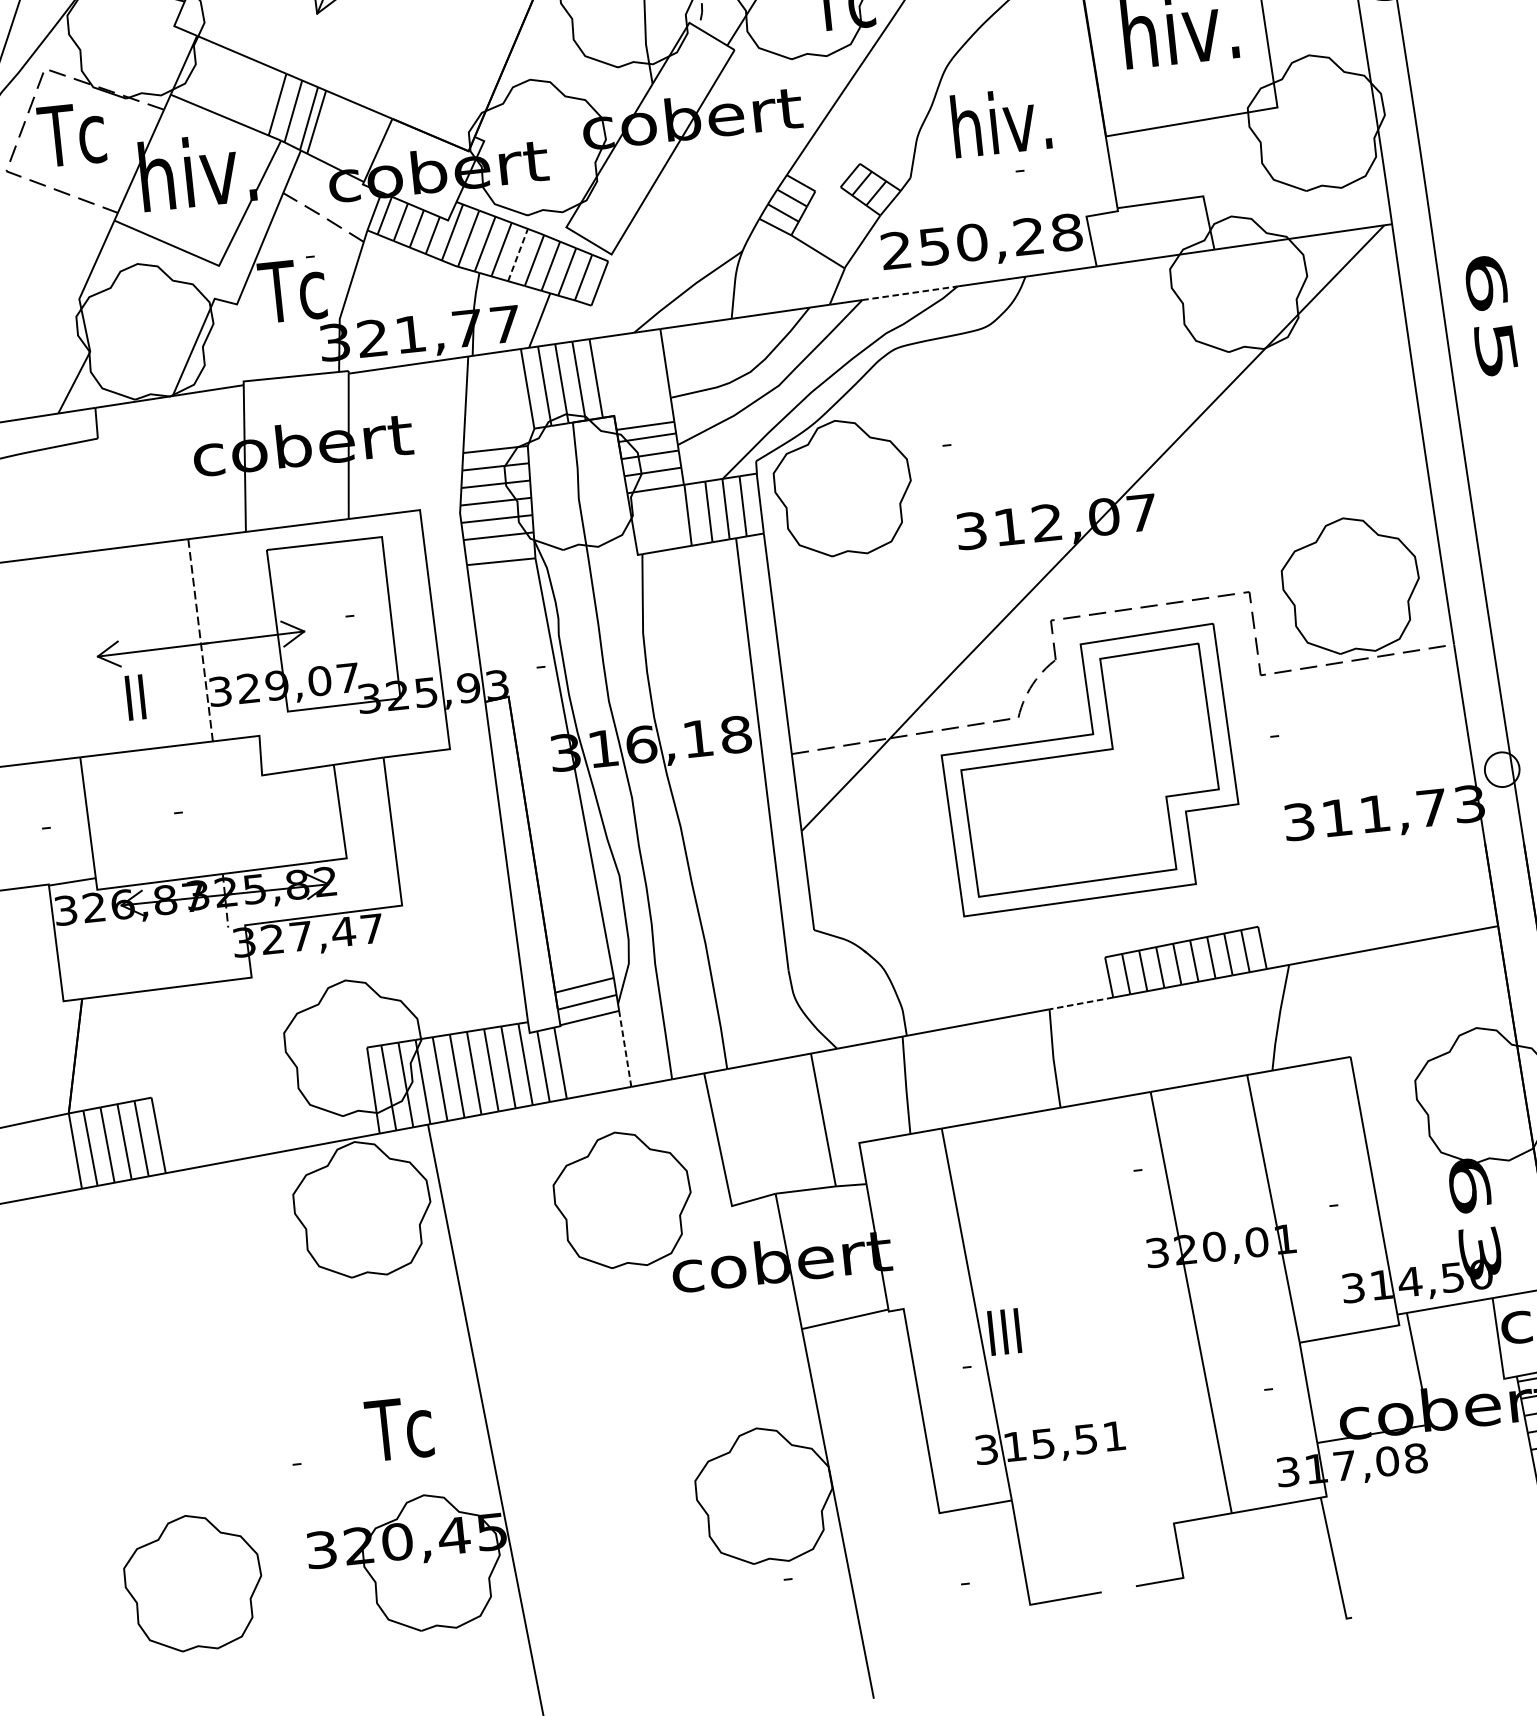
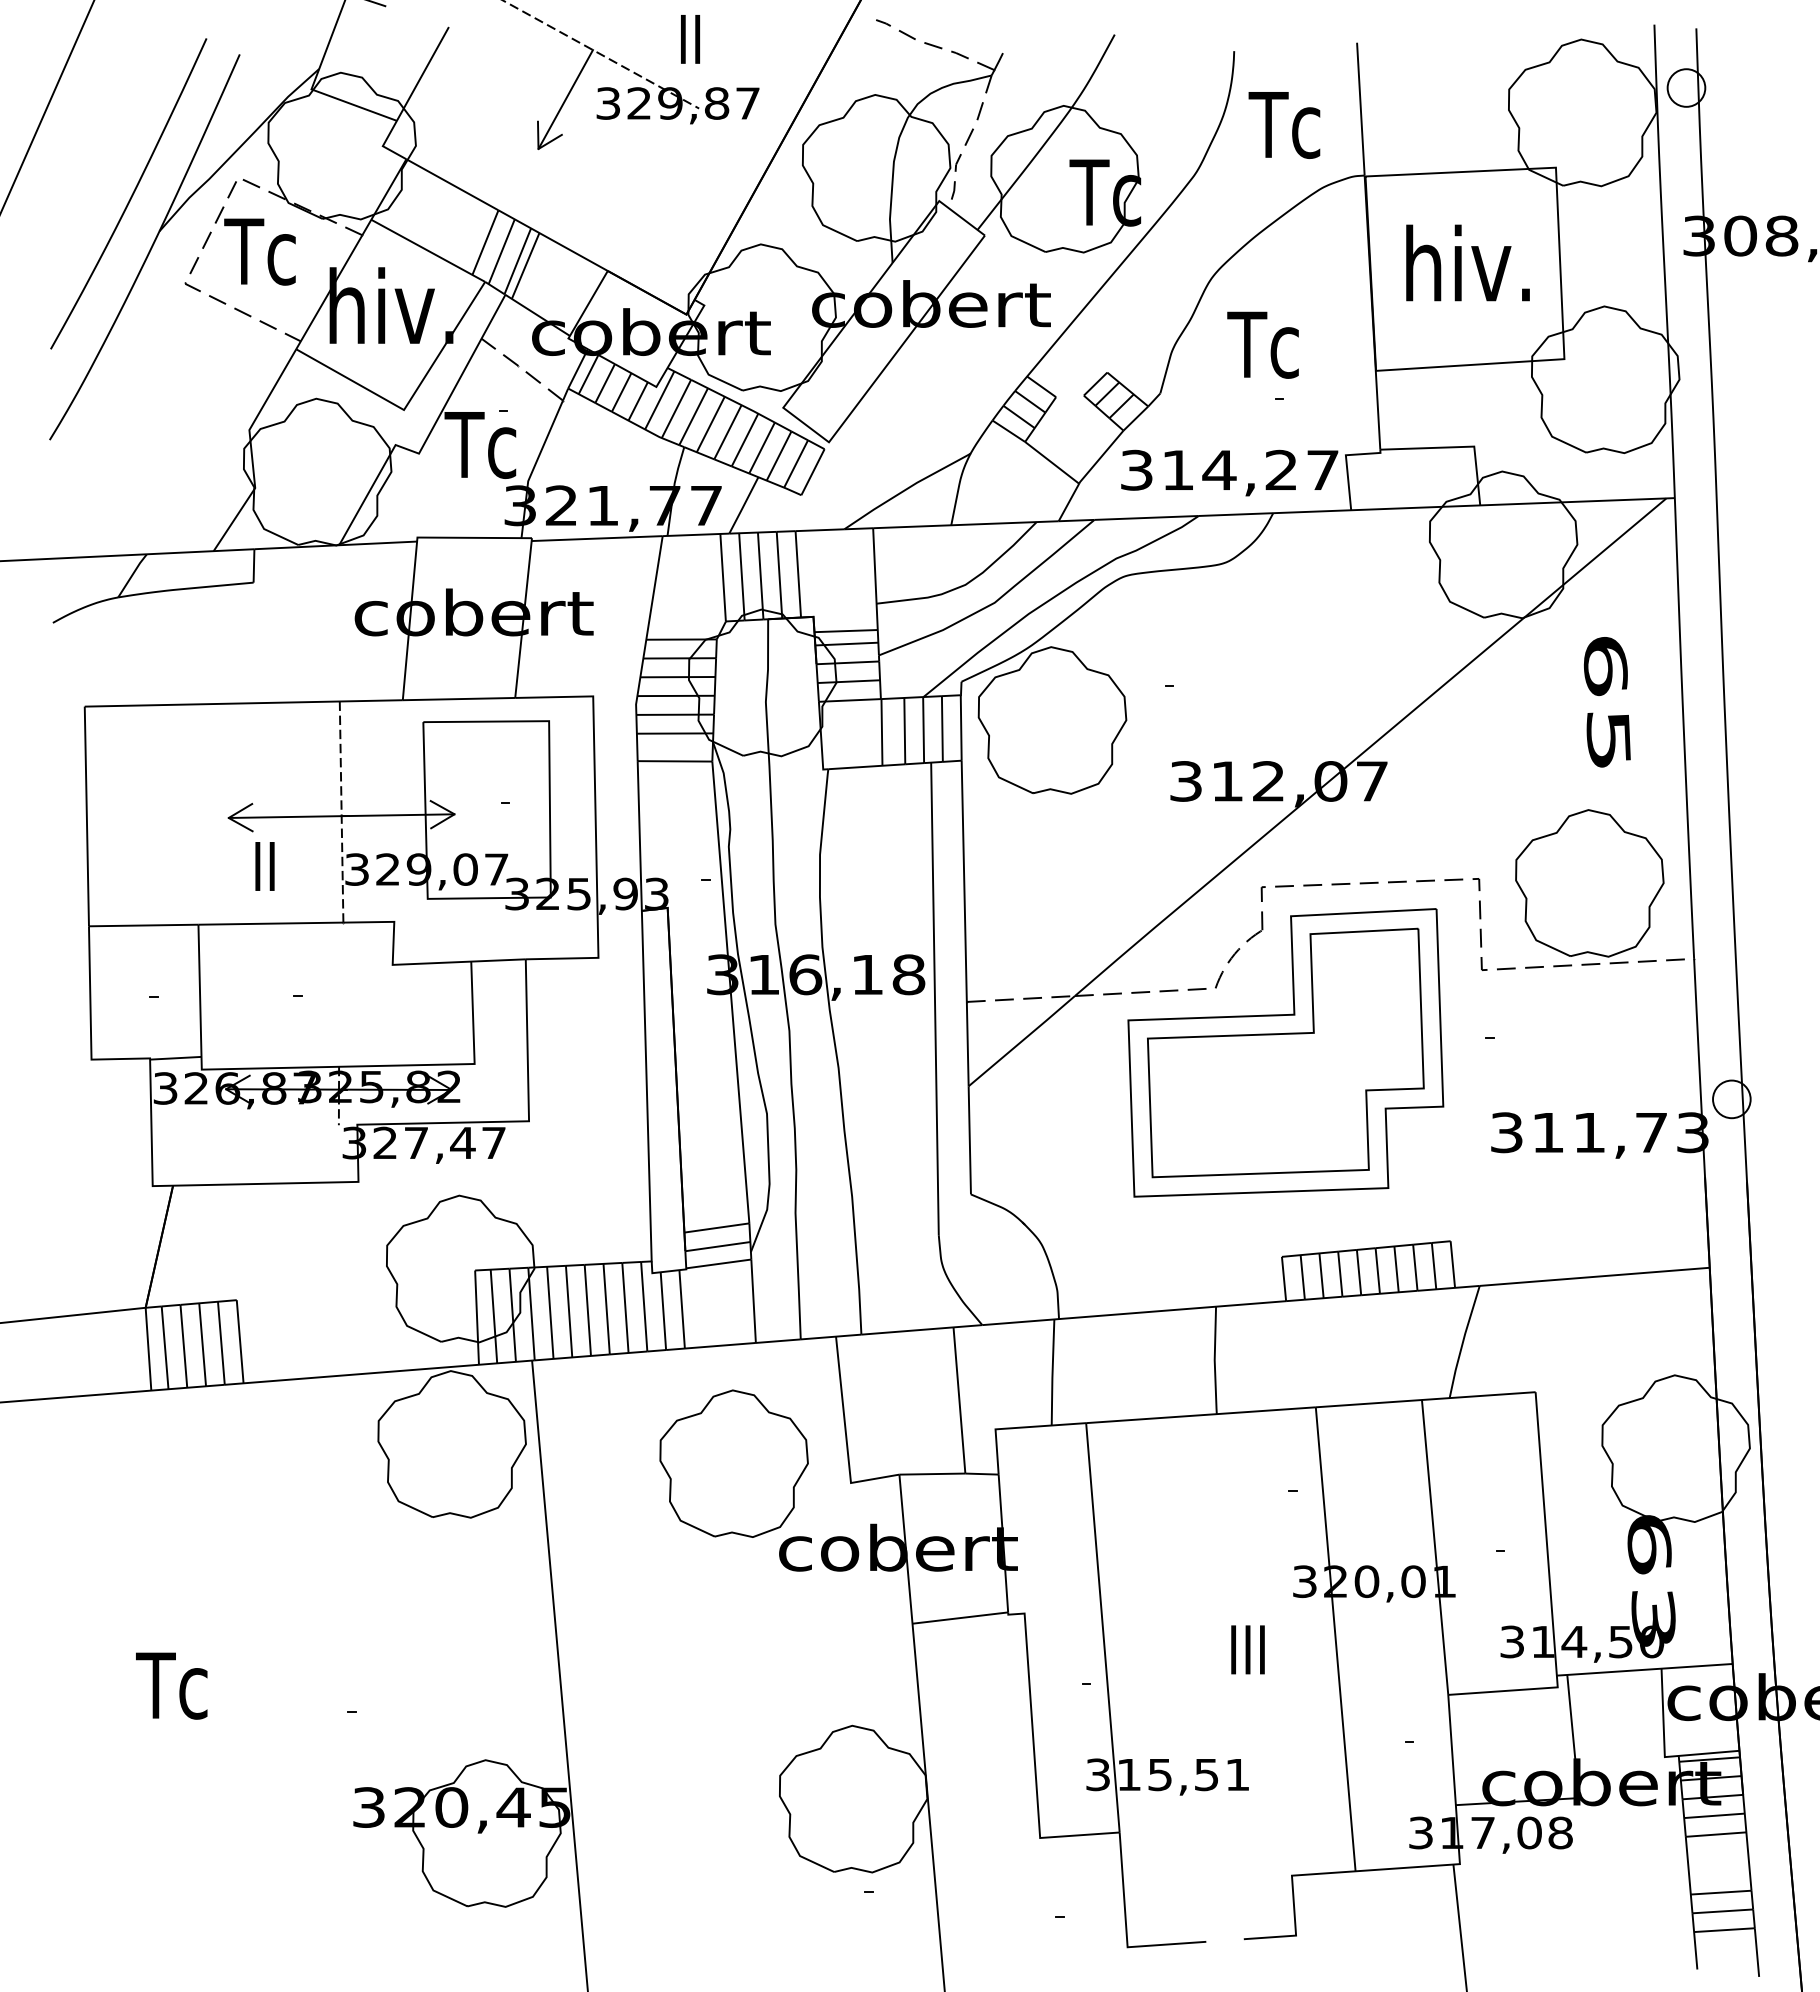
text: (1001, 122) -> (1264, 343), hiv. -> Tc
text: (982, 240) -> (1230, 469), 250,28 -> 314,27
line: (518, 254) -> (728, 431), dashed -> solid
line: (910, 292) -> (1147, 517), dashed -> solid
text: (1491, 316) -> (1607, 702), moved
line: (1080, 1003) -> (1250, 1303), dashed -> solid
line: (625, 1049) -> (753, 1301), dashed -> solid
text: (1004, 1331) -> (1247, 1649), moved
text: (399, 1428) -> (171, 1685), moved
part: (193, 1582) -> (226, 1828), removed

